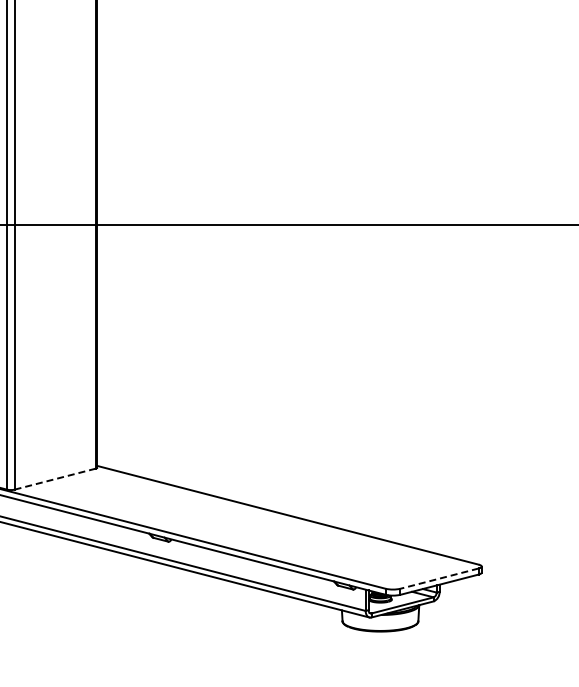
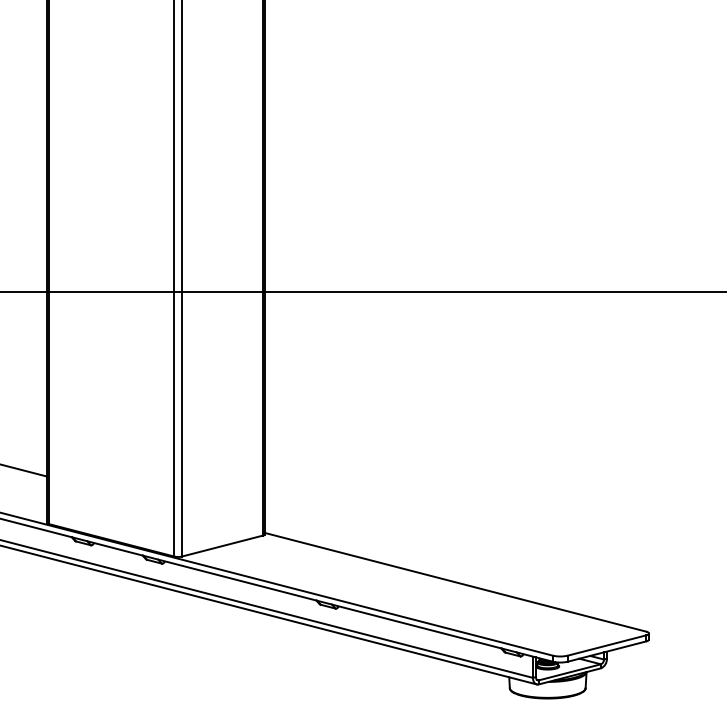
line: (55, 479) -> (222, 546), dashed -> solid
line: (439, 578) -> (606, 645), dashed -> solid

